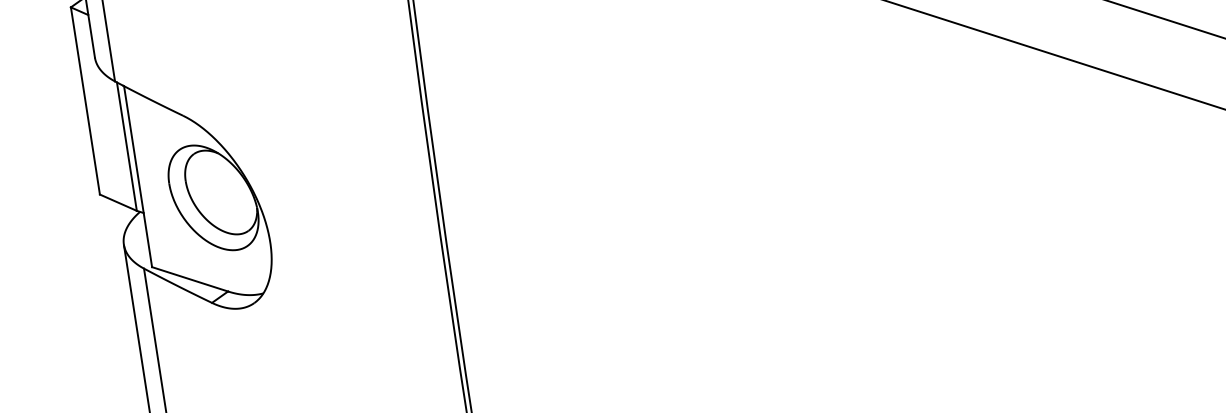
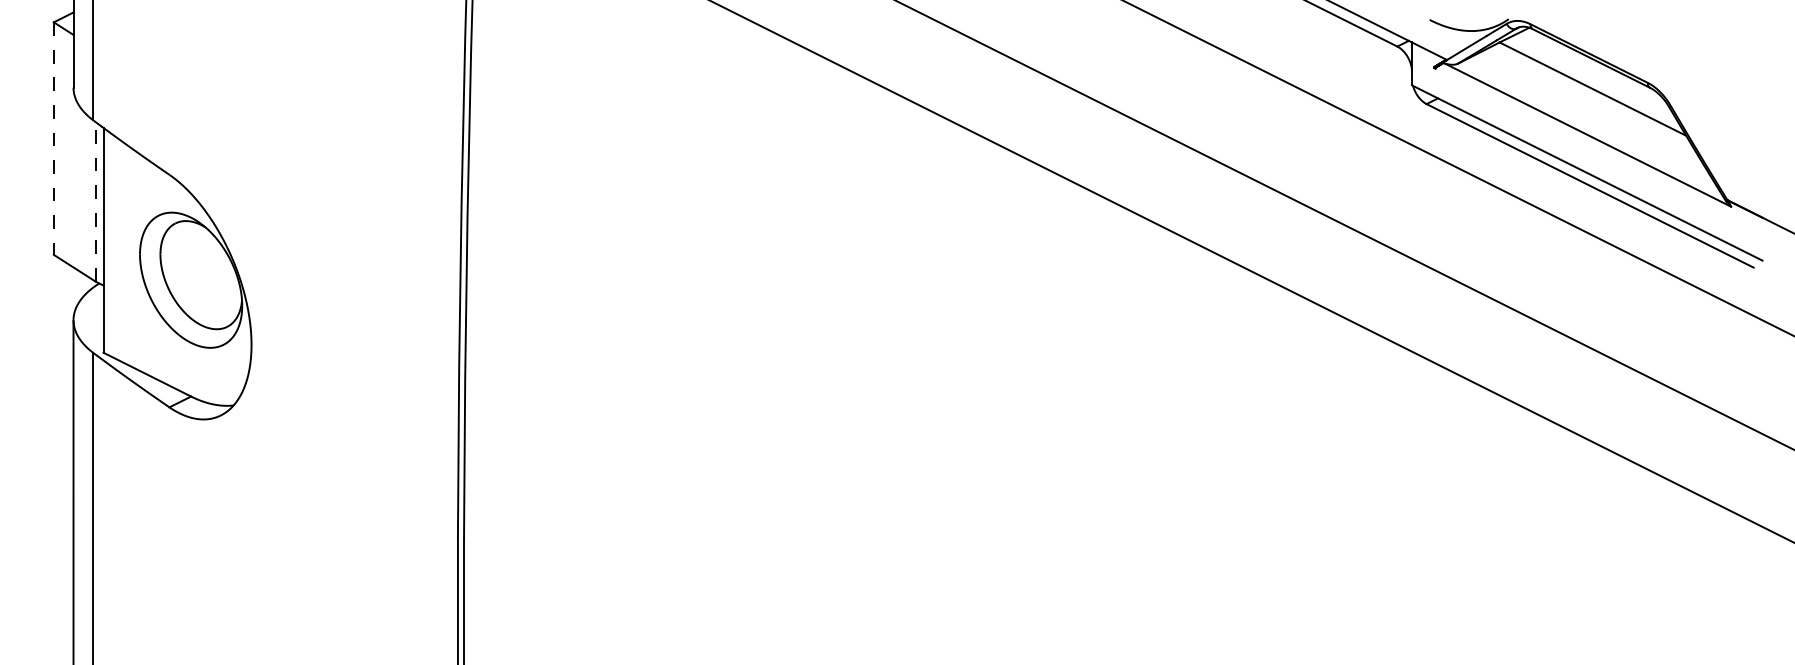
line: (85, 101) -> (53, 139), solid -> dashed
line: (126, 146) -> (95, 201), solid -> dashed

